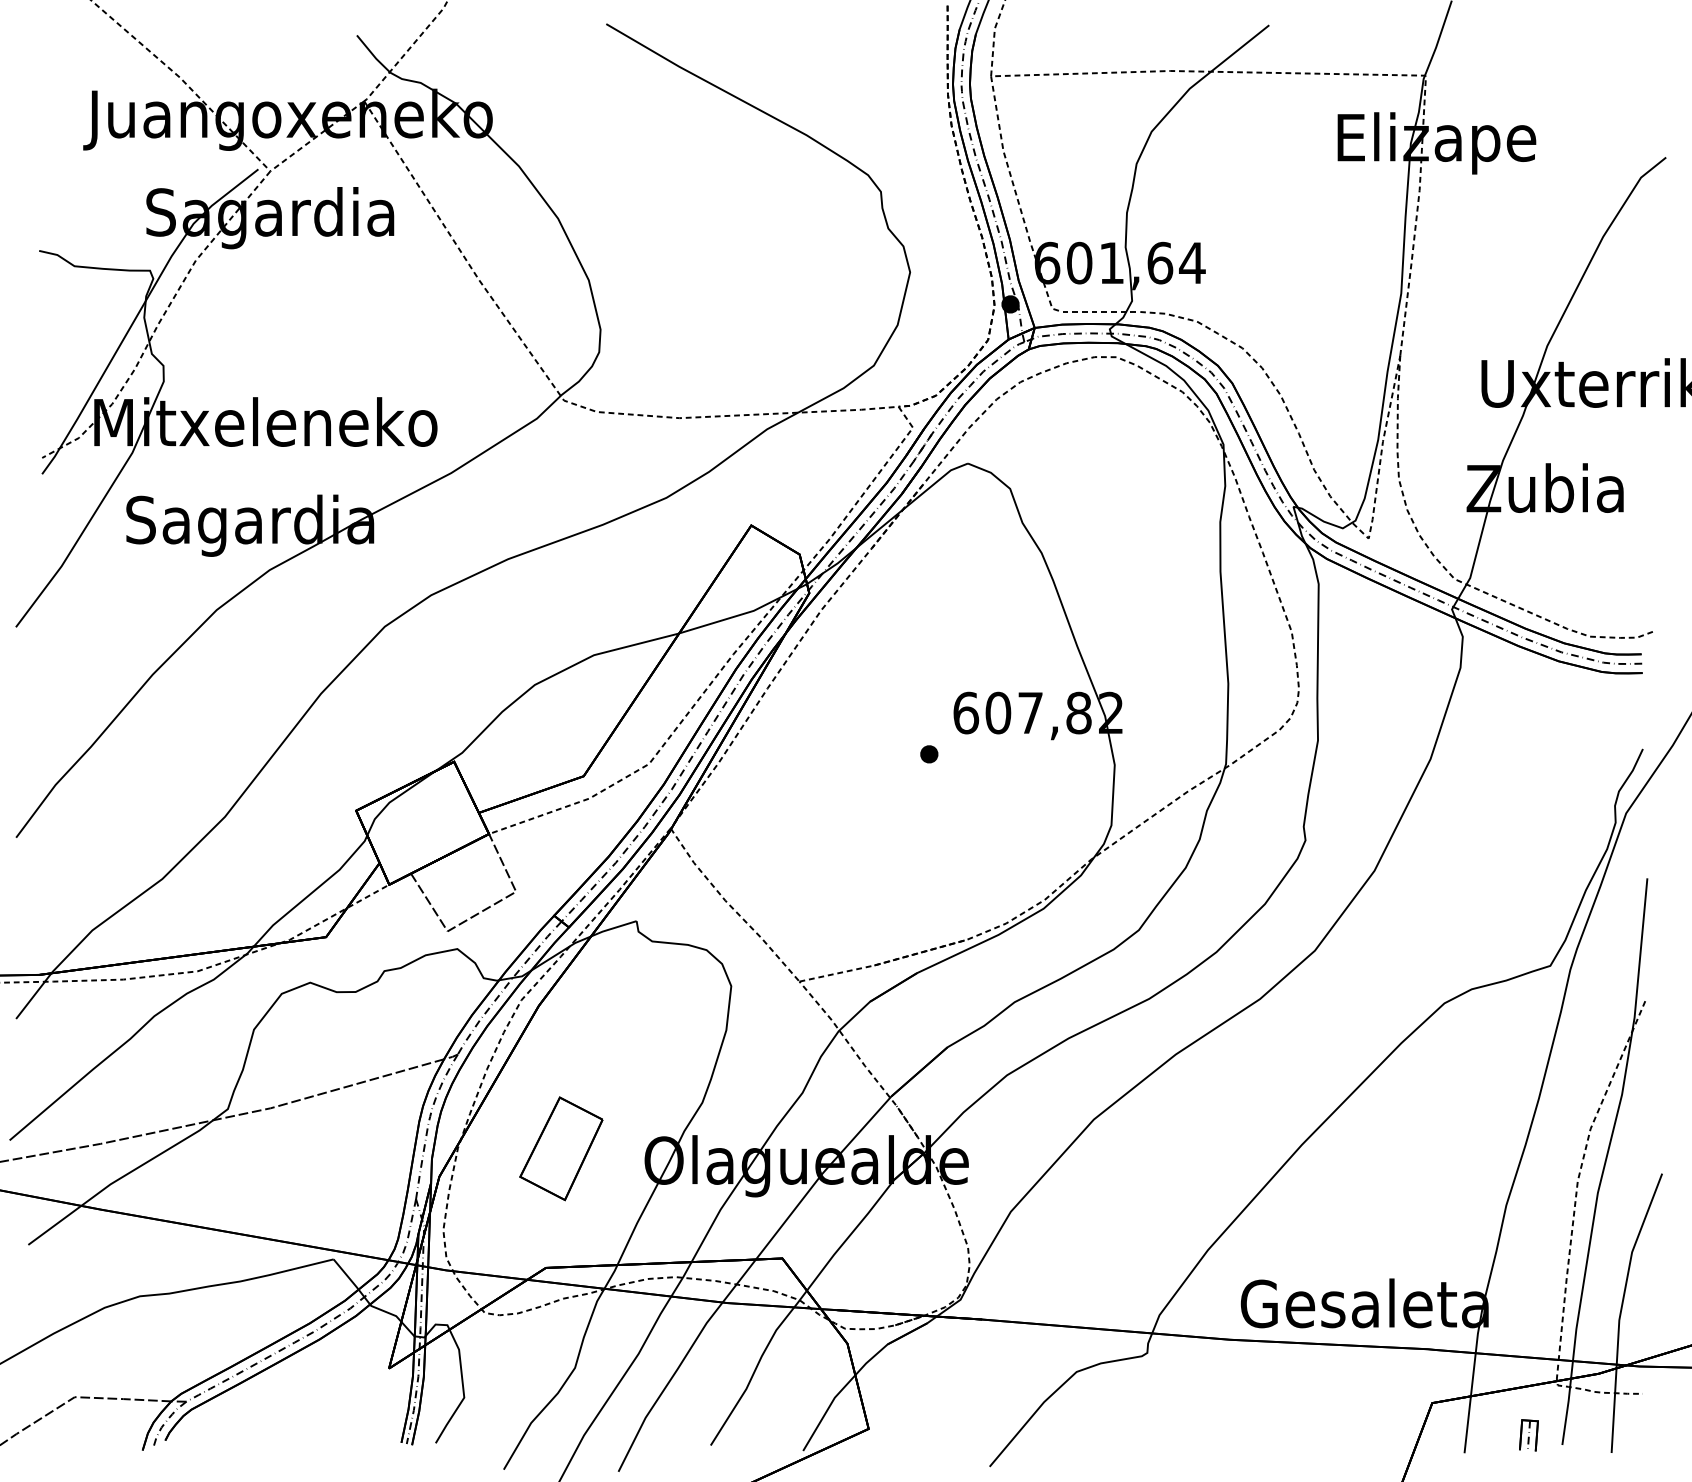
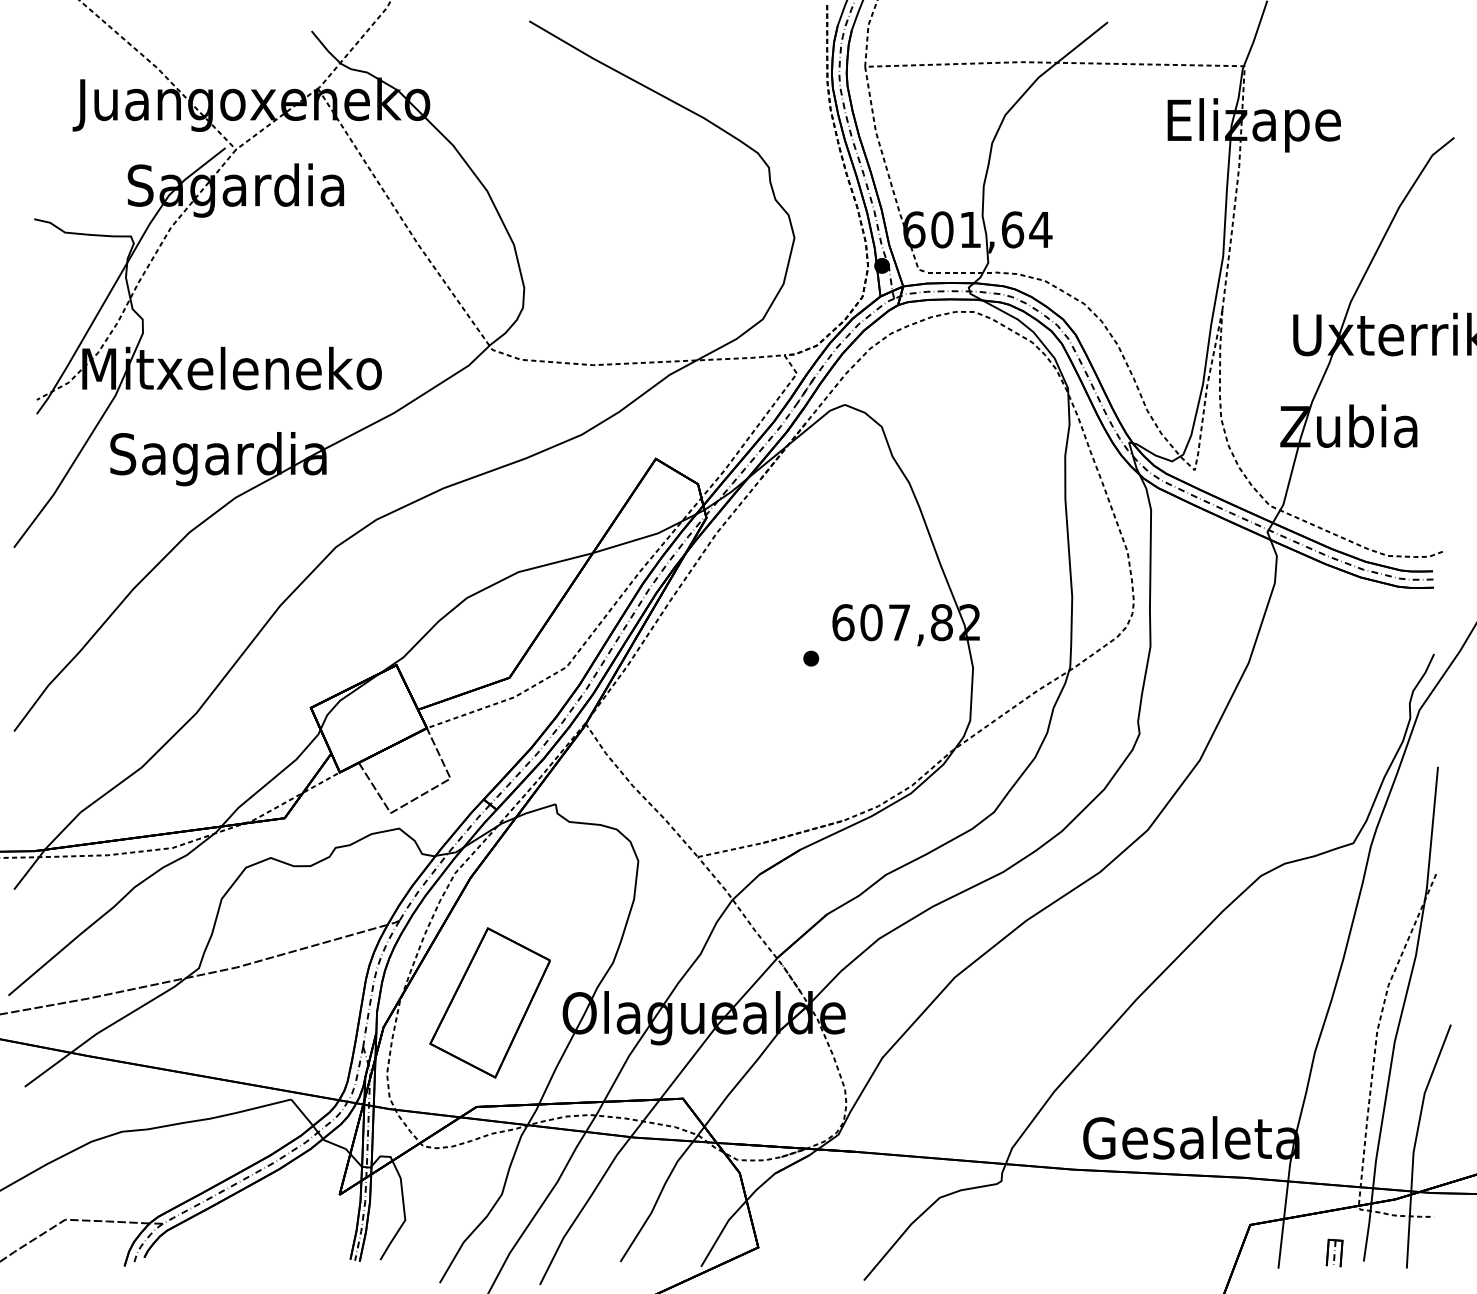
part: (560, 1148) -> (489, 1002), size x1.67

